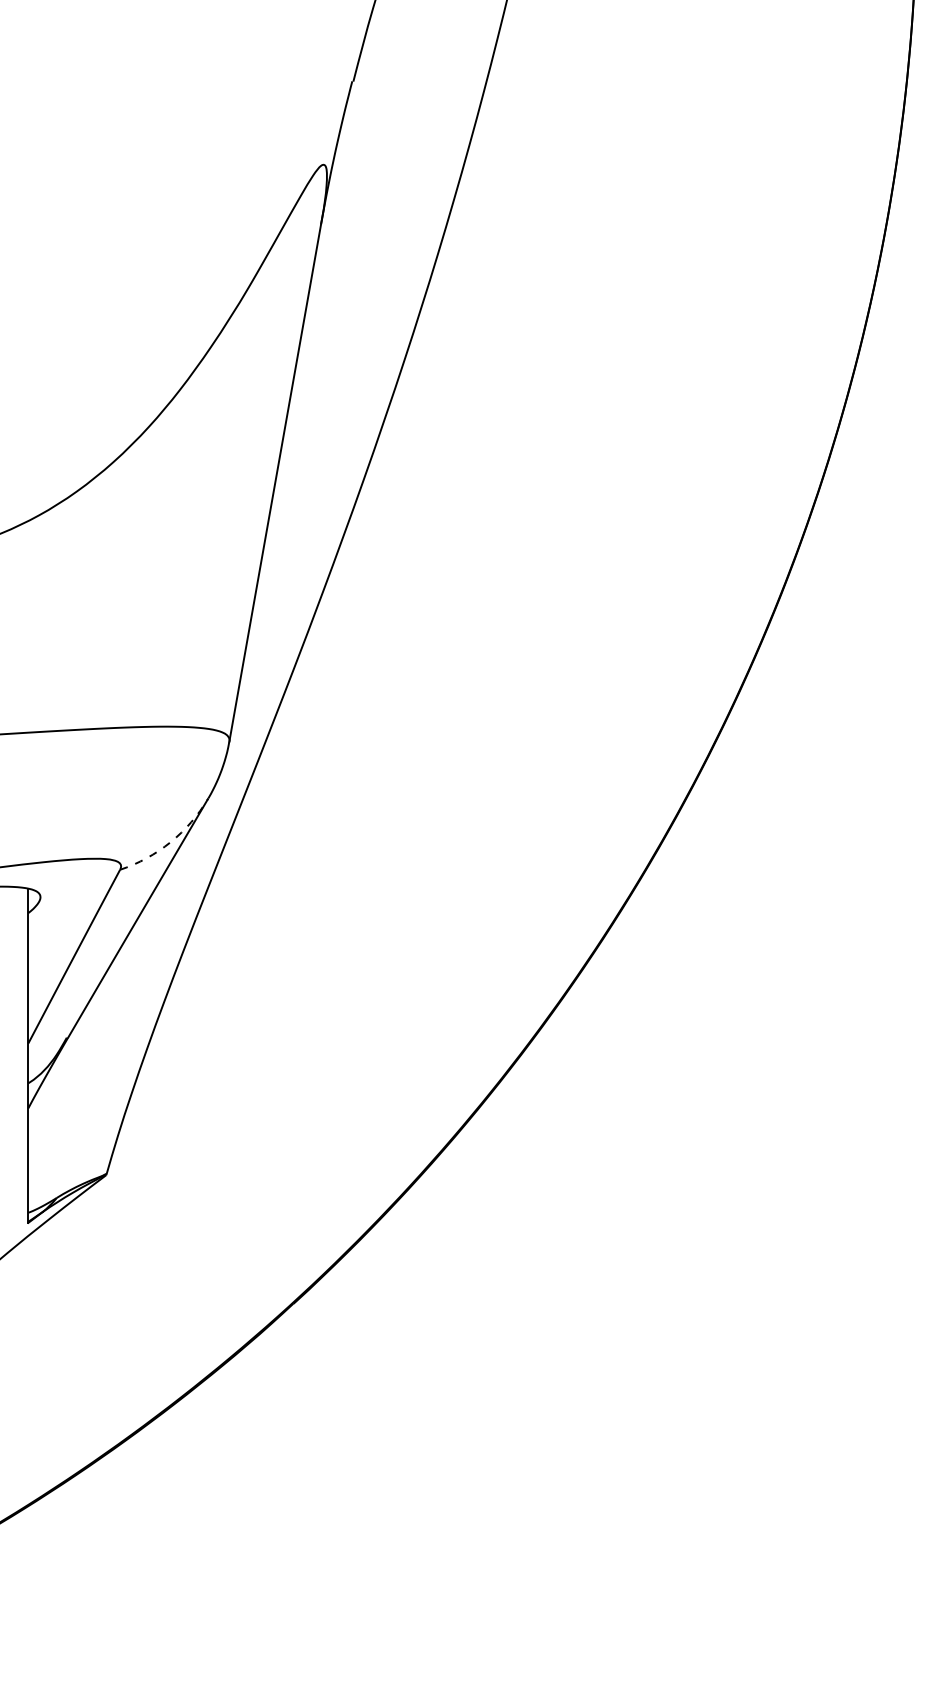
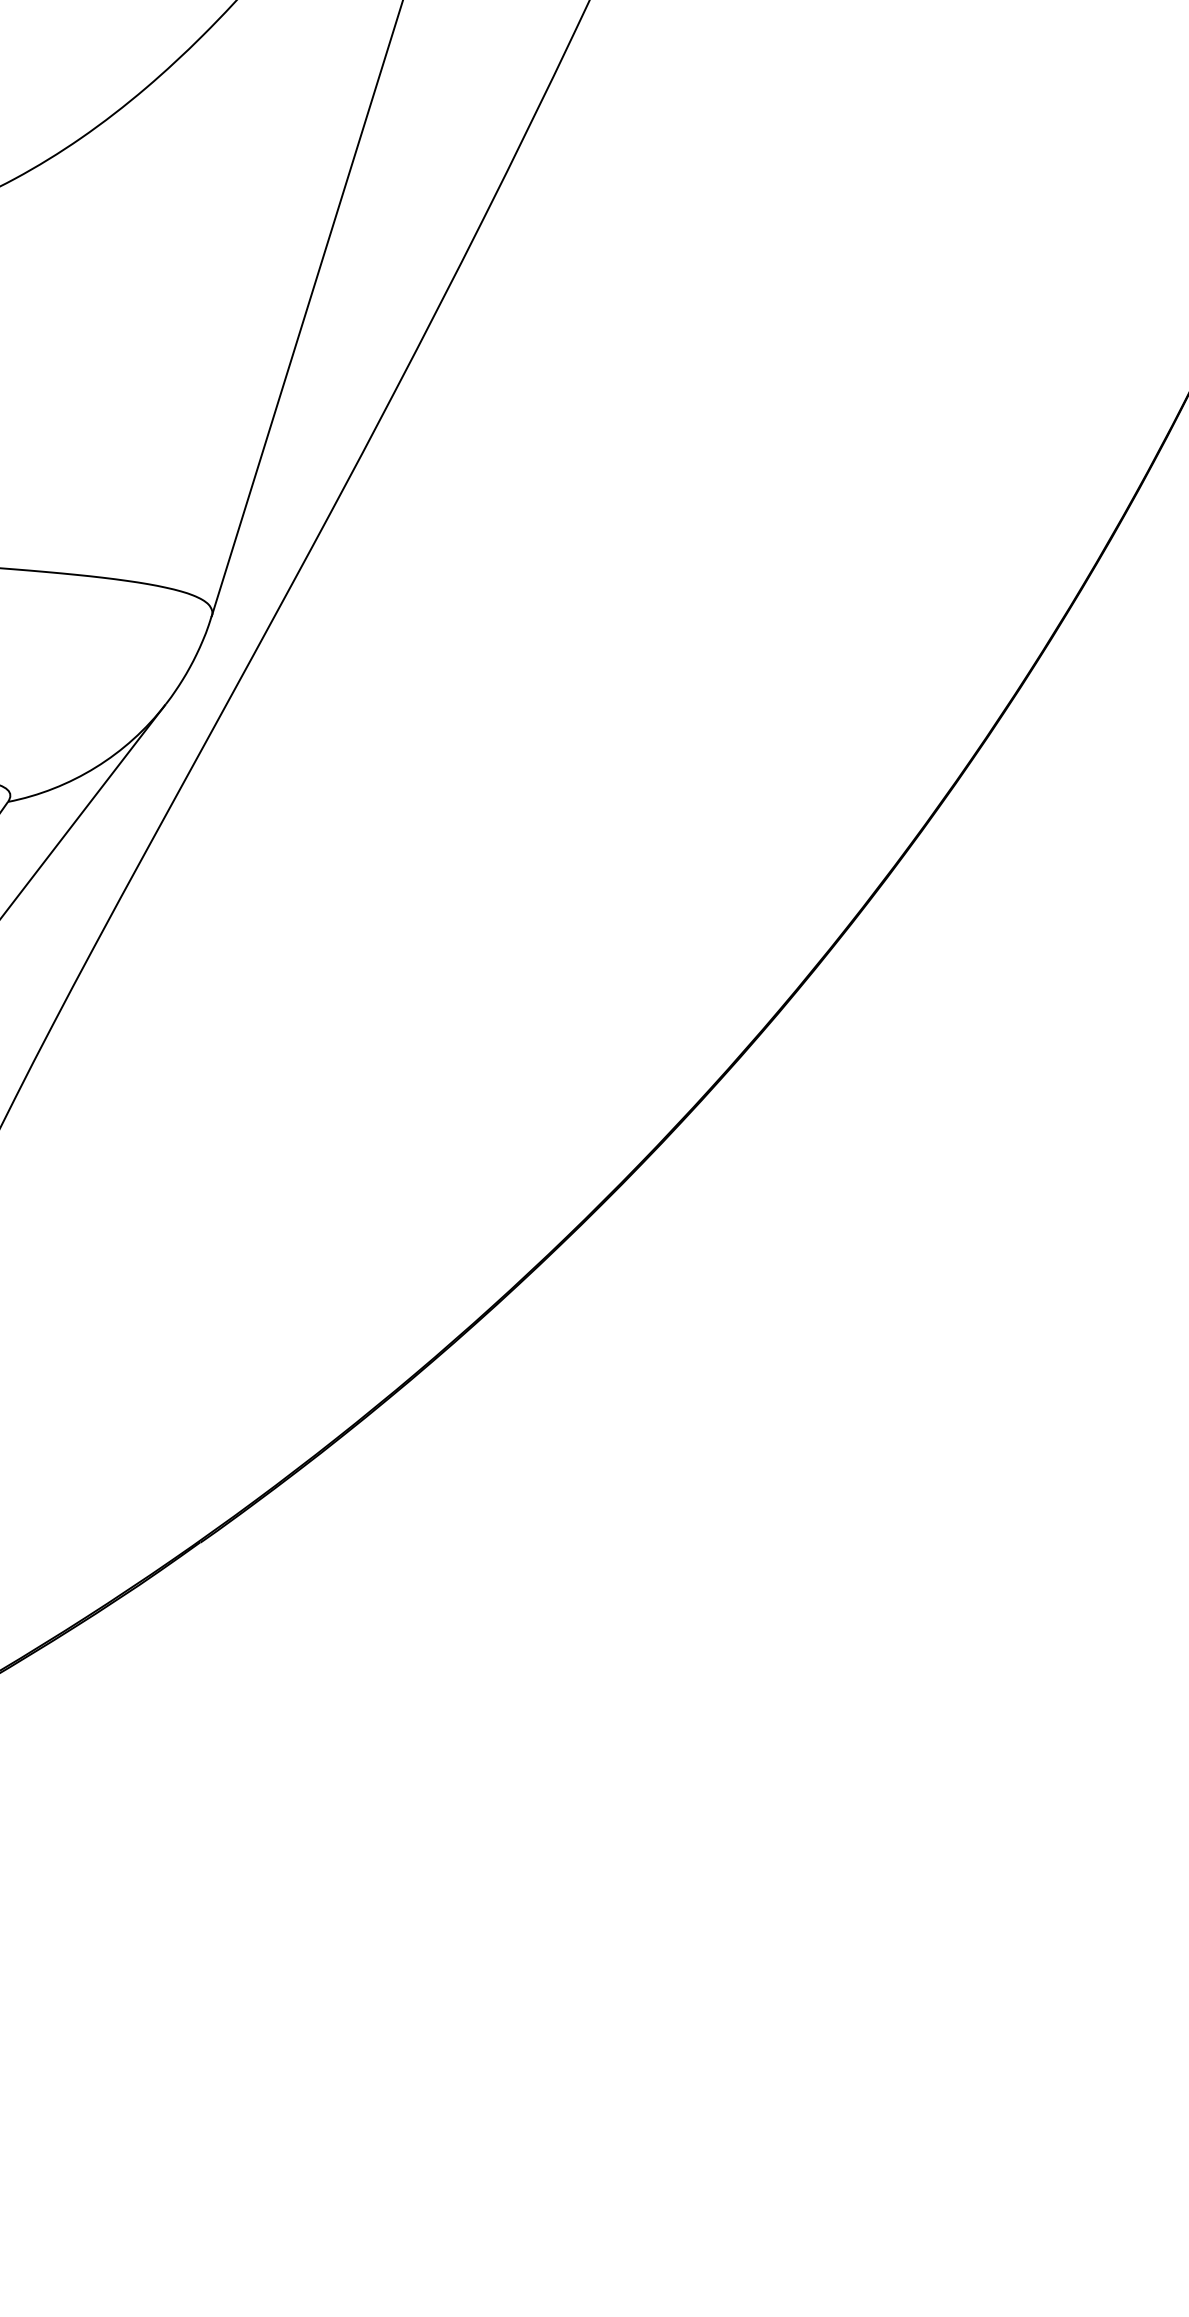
arc: (170, 842) -> (95, 767), dashed -> solid

